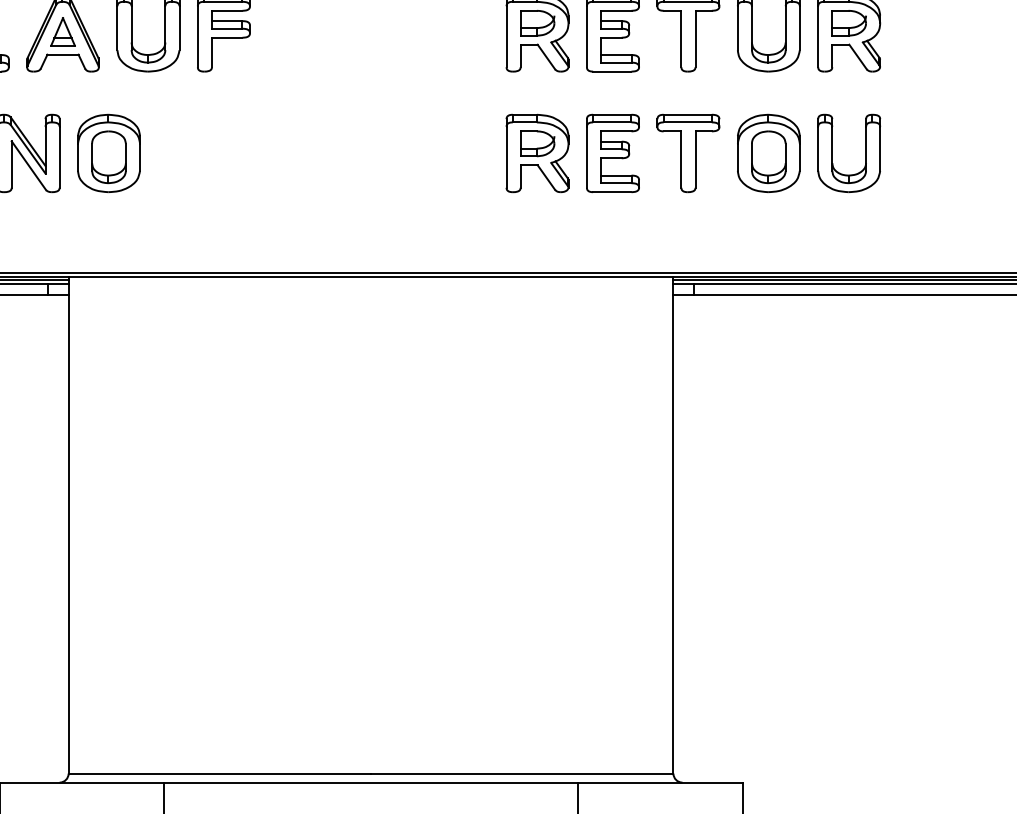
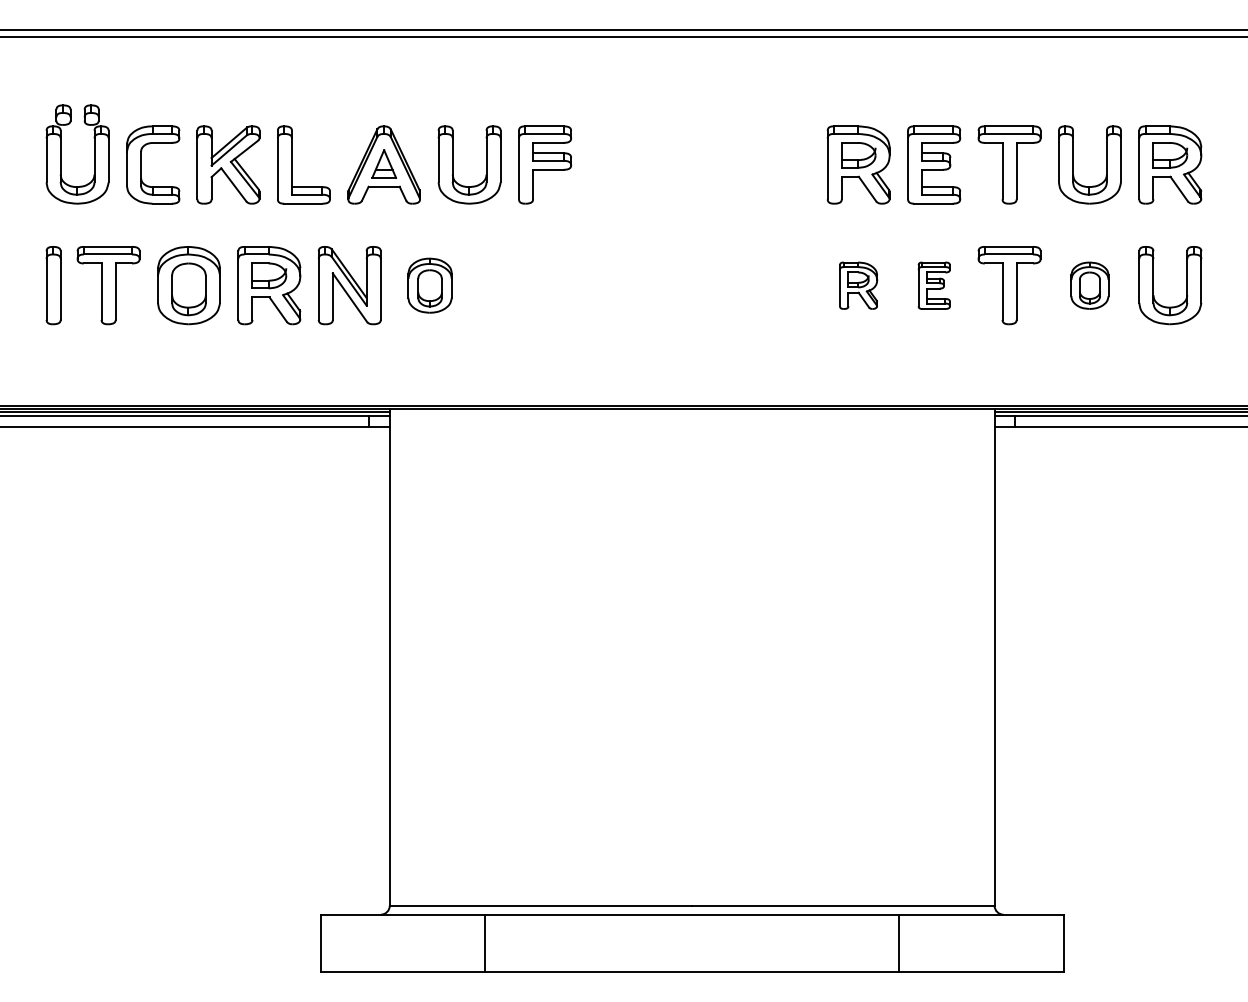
part: (108, 153) -> (429, 285), size x0.7
part: (537, 153) -> (858, 285), size x0.6
part: (613, 153) -> (934, 285), size x0.6
part: (768, 153) -> (1089, 285), size x0.6

